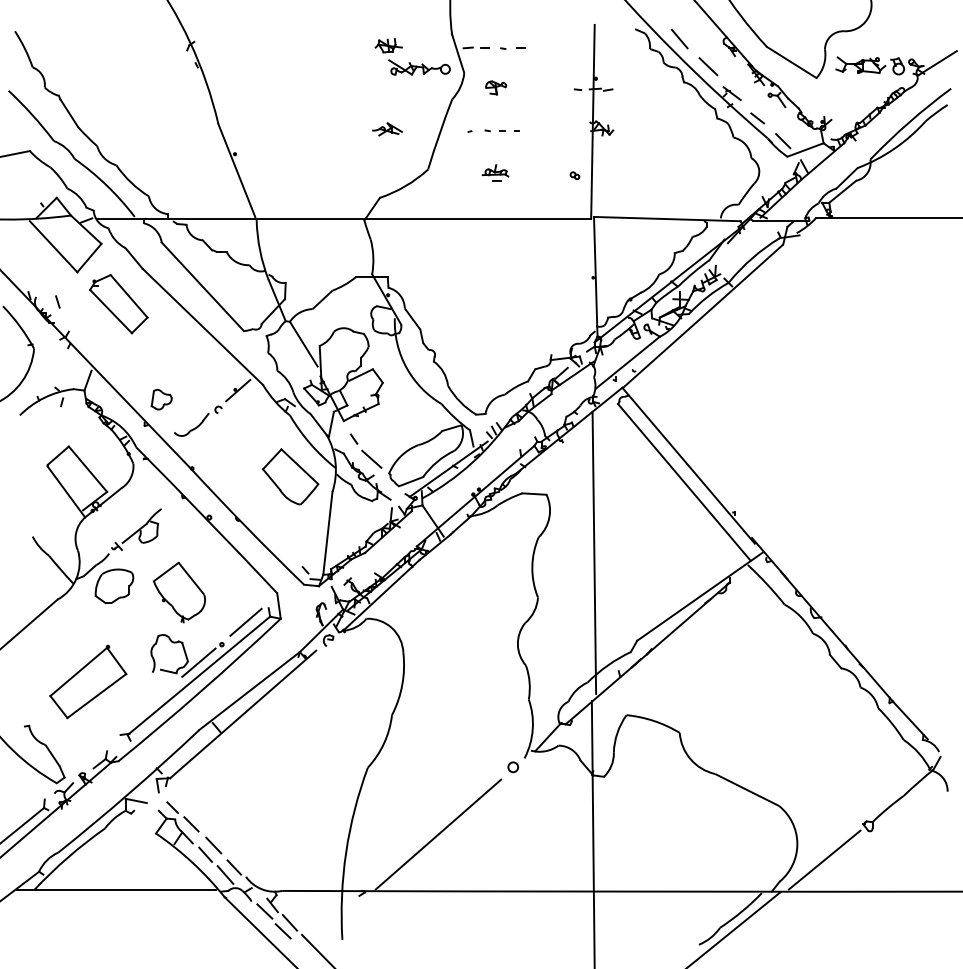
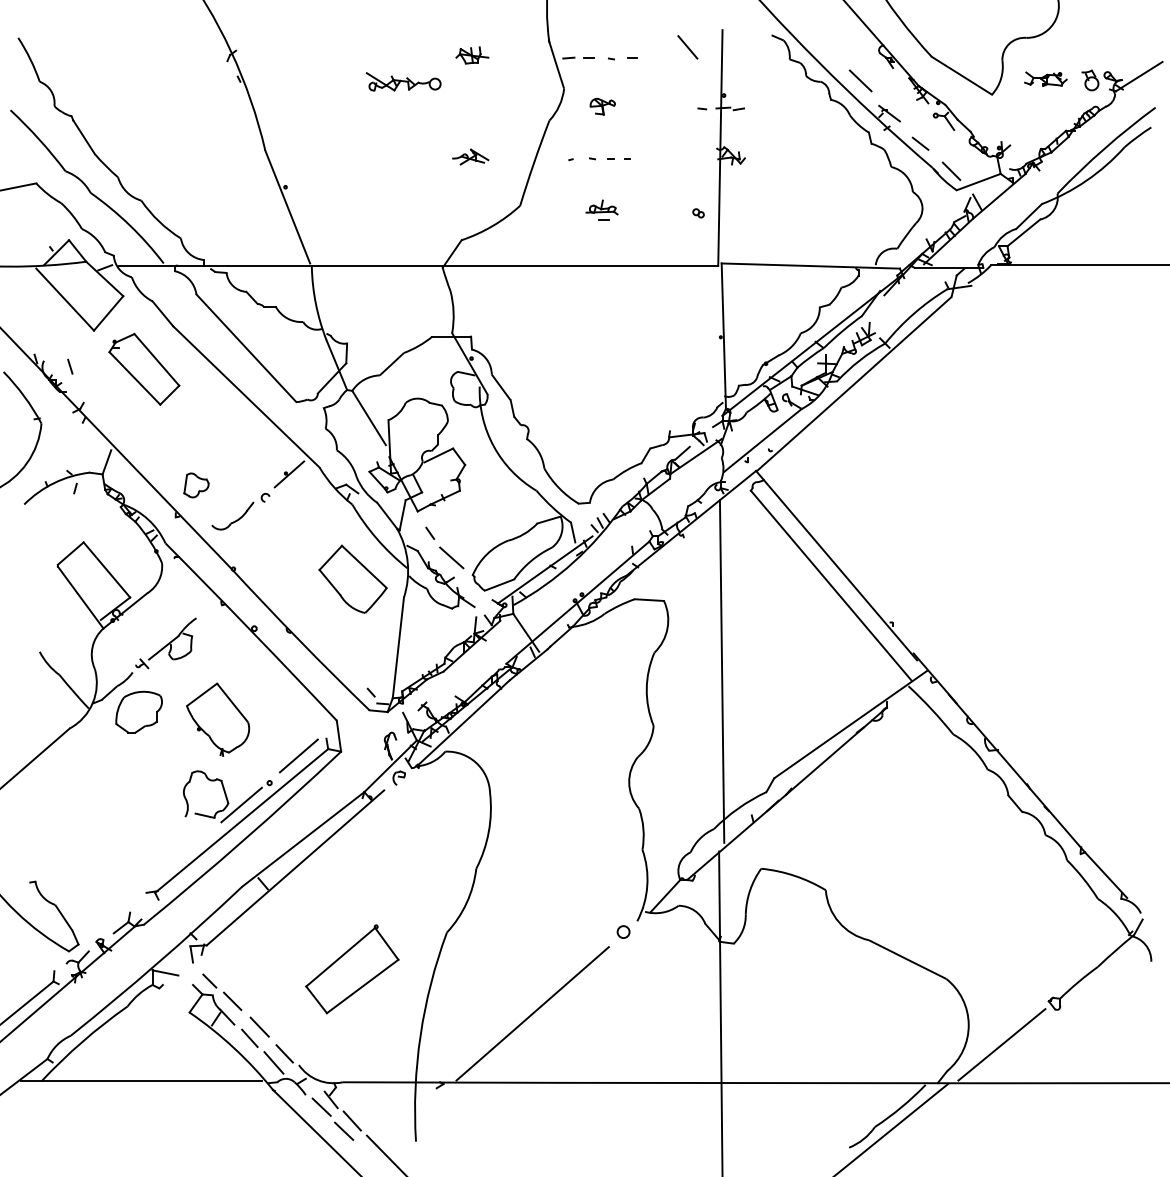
line: (679, 39) -> (687, 47), moved
part: (860, 64) -> (1045, 78), size x0.7
part: (419, 67) -> (403, 81), moved
part: (88, 682) -> (352, 969), moved

